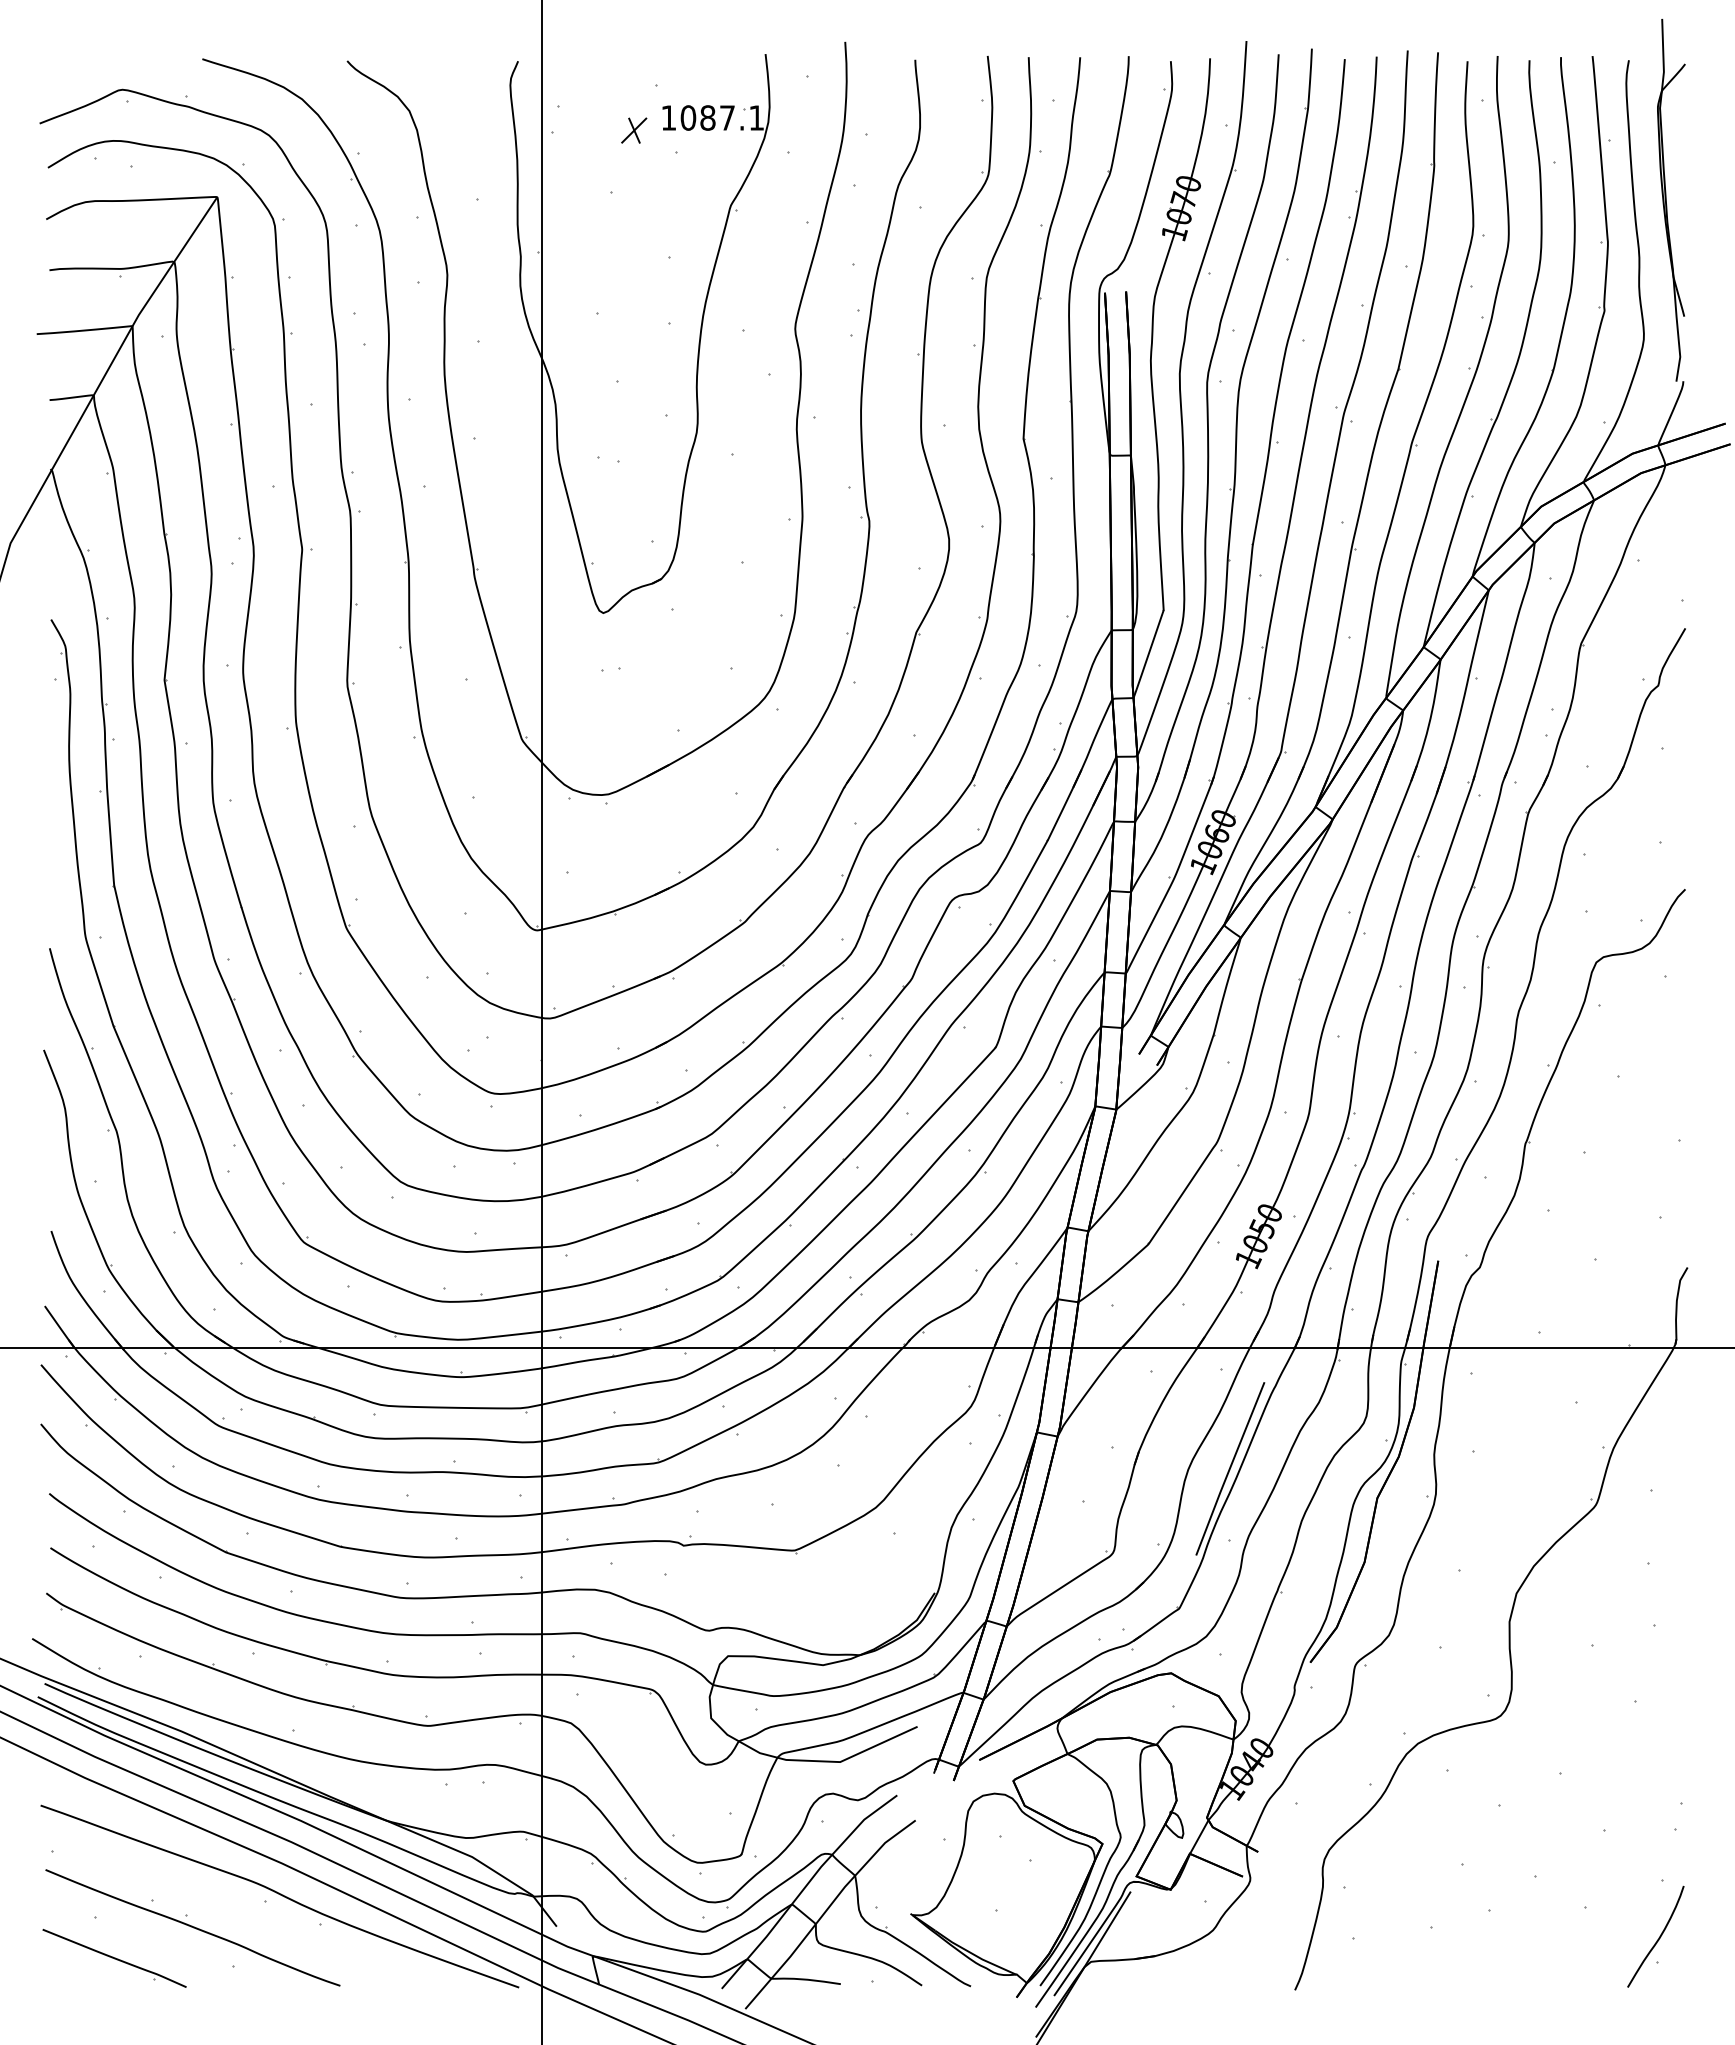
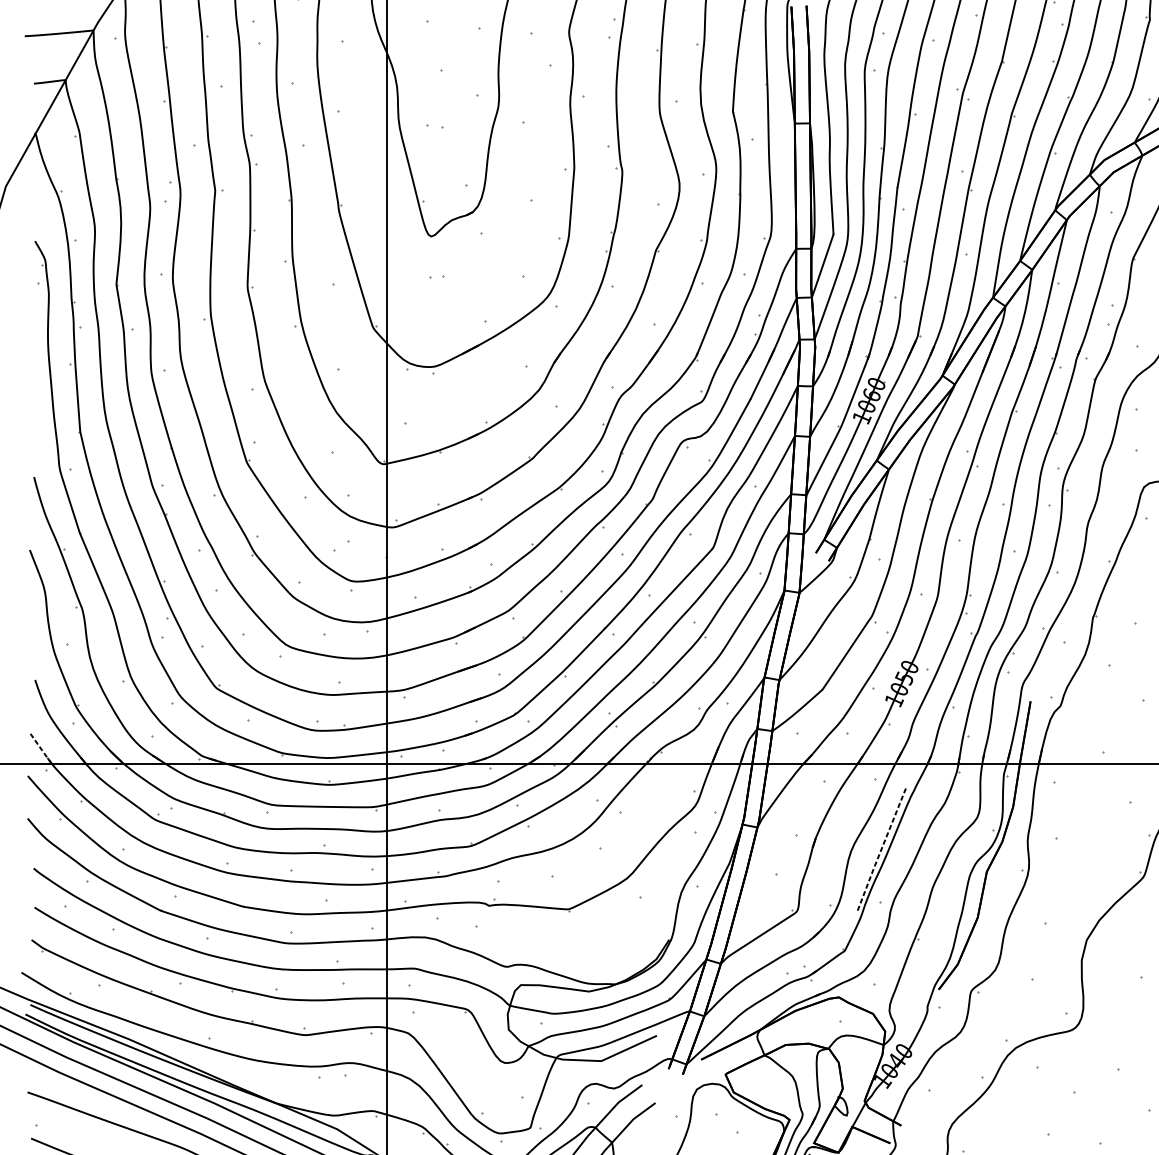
line: (59, 1327) -> (41, 749), solid -> dashed
line: (1229, 1469) -> (880, 851), solid -> dashed

